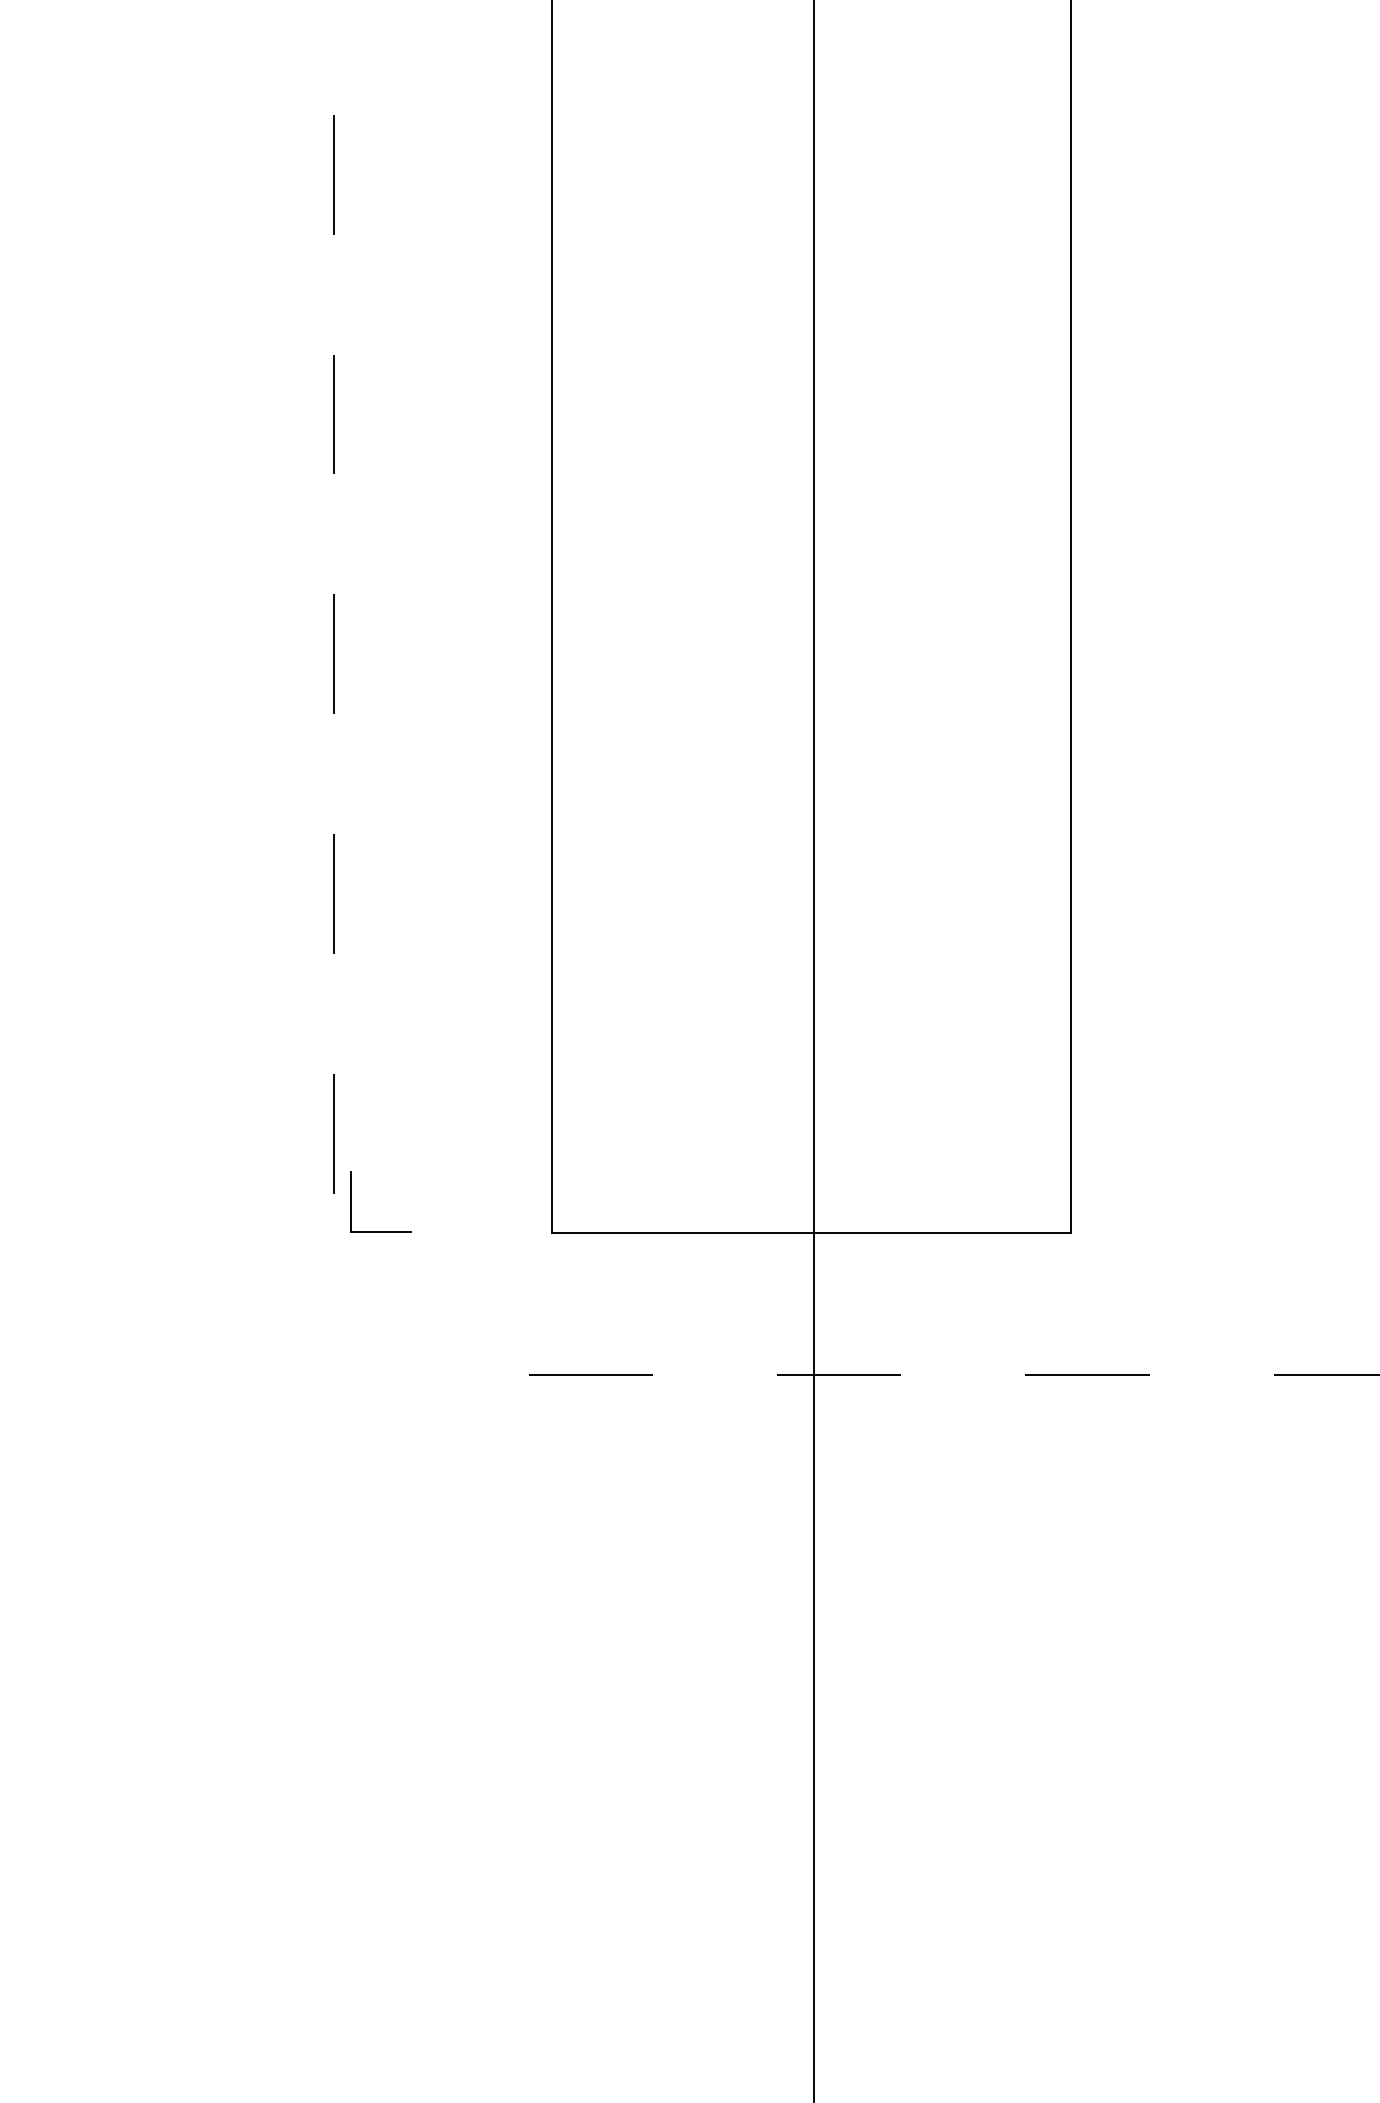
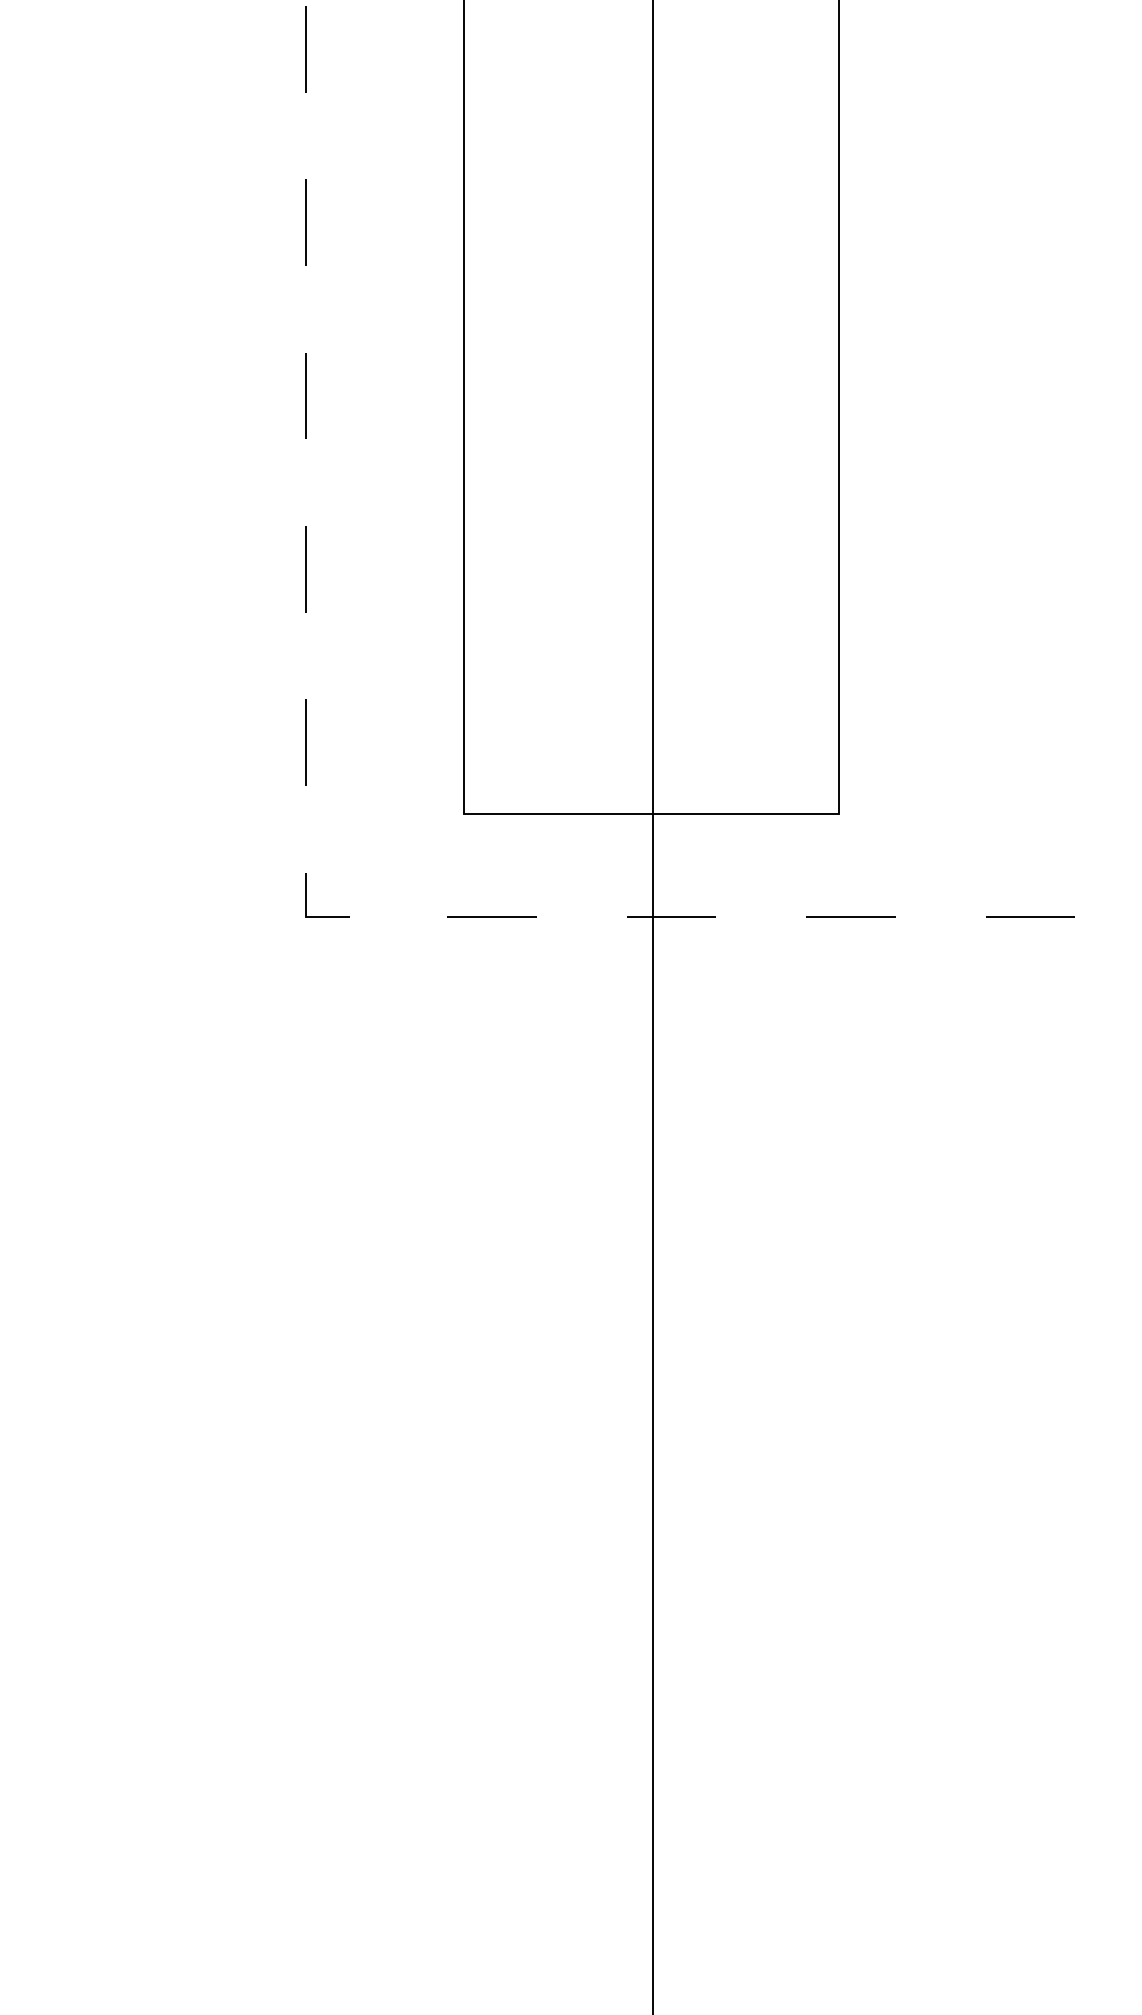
line: (351, 1202) -> (306, 895), moved

